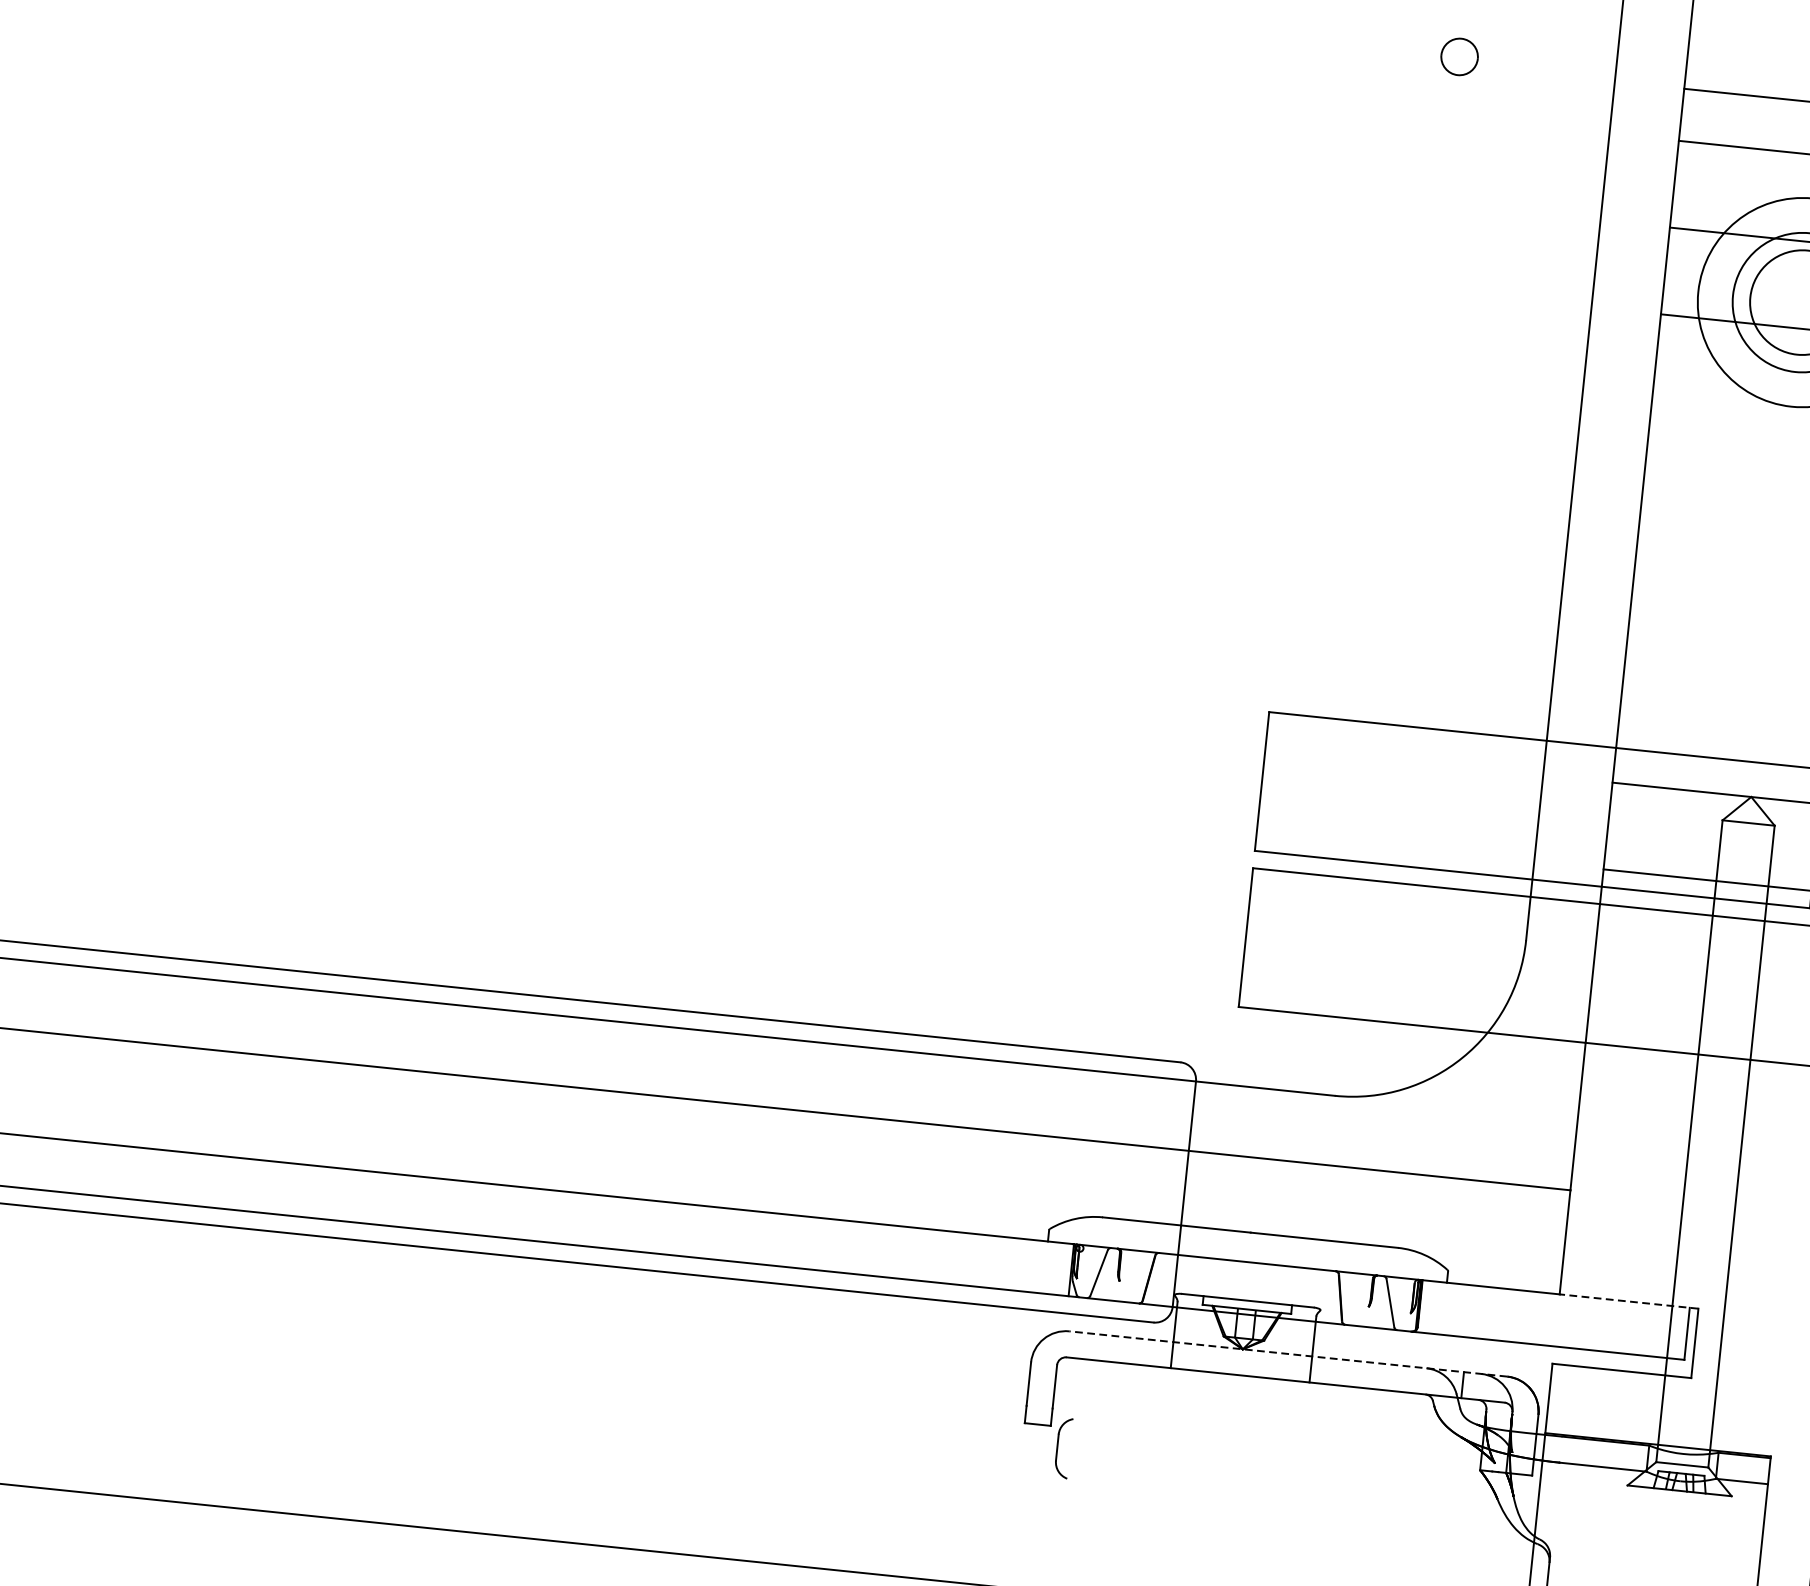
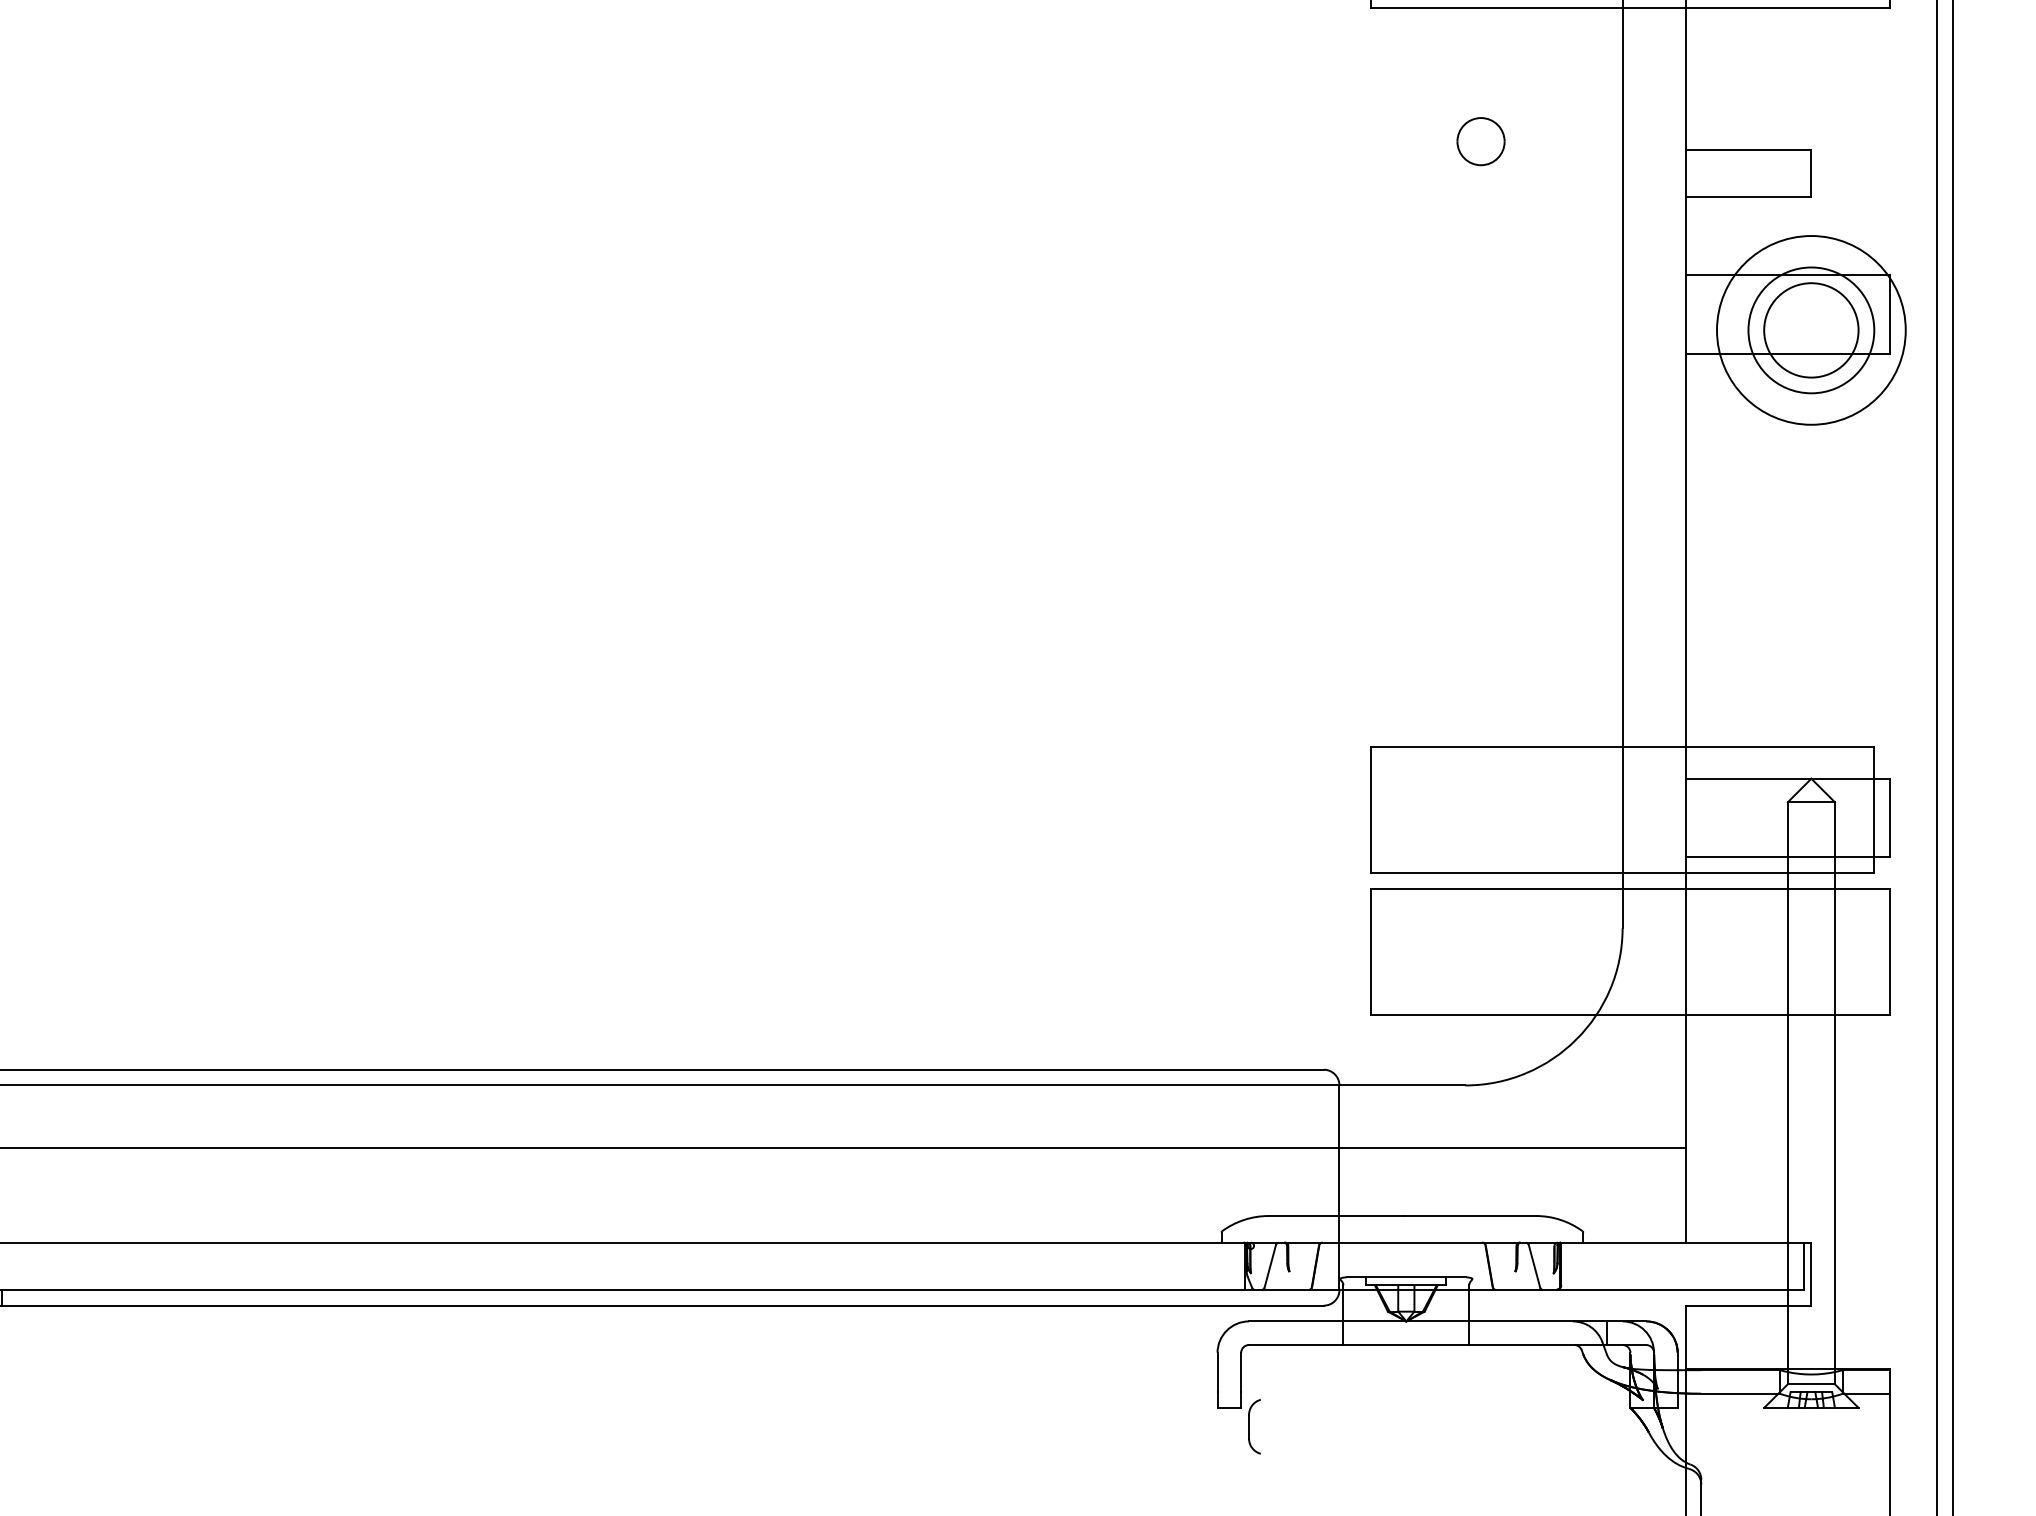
part: (1459, 56) -> (1480, 141), size x1.43
line: (1629, 1301) -> (1748, 1242), dashed -> solid
line: (1288, 1354) -> (1447, 1321), dashed -> solid

